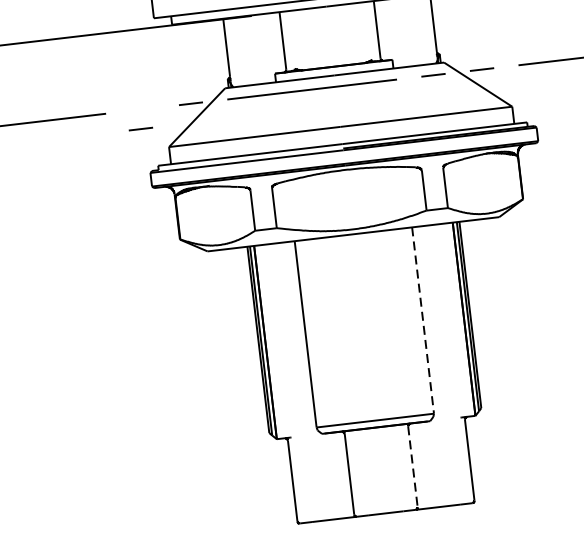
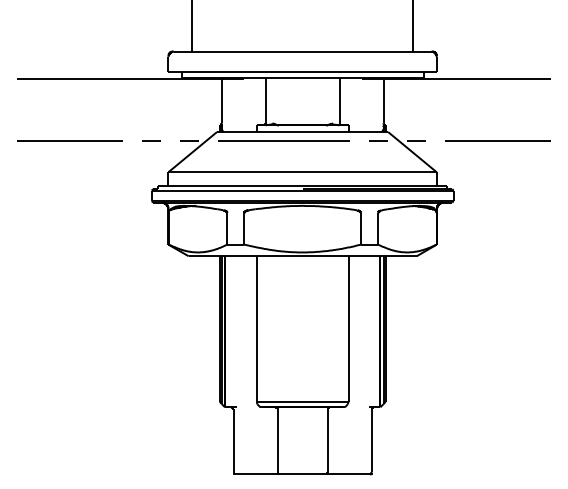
line: (141, 128) -> (151, 140), moved
line: (423, 321) -> (348, 329), dashed -> solid
line: (412, 466) -> (327, 440), dashed -> solid

